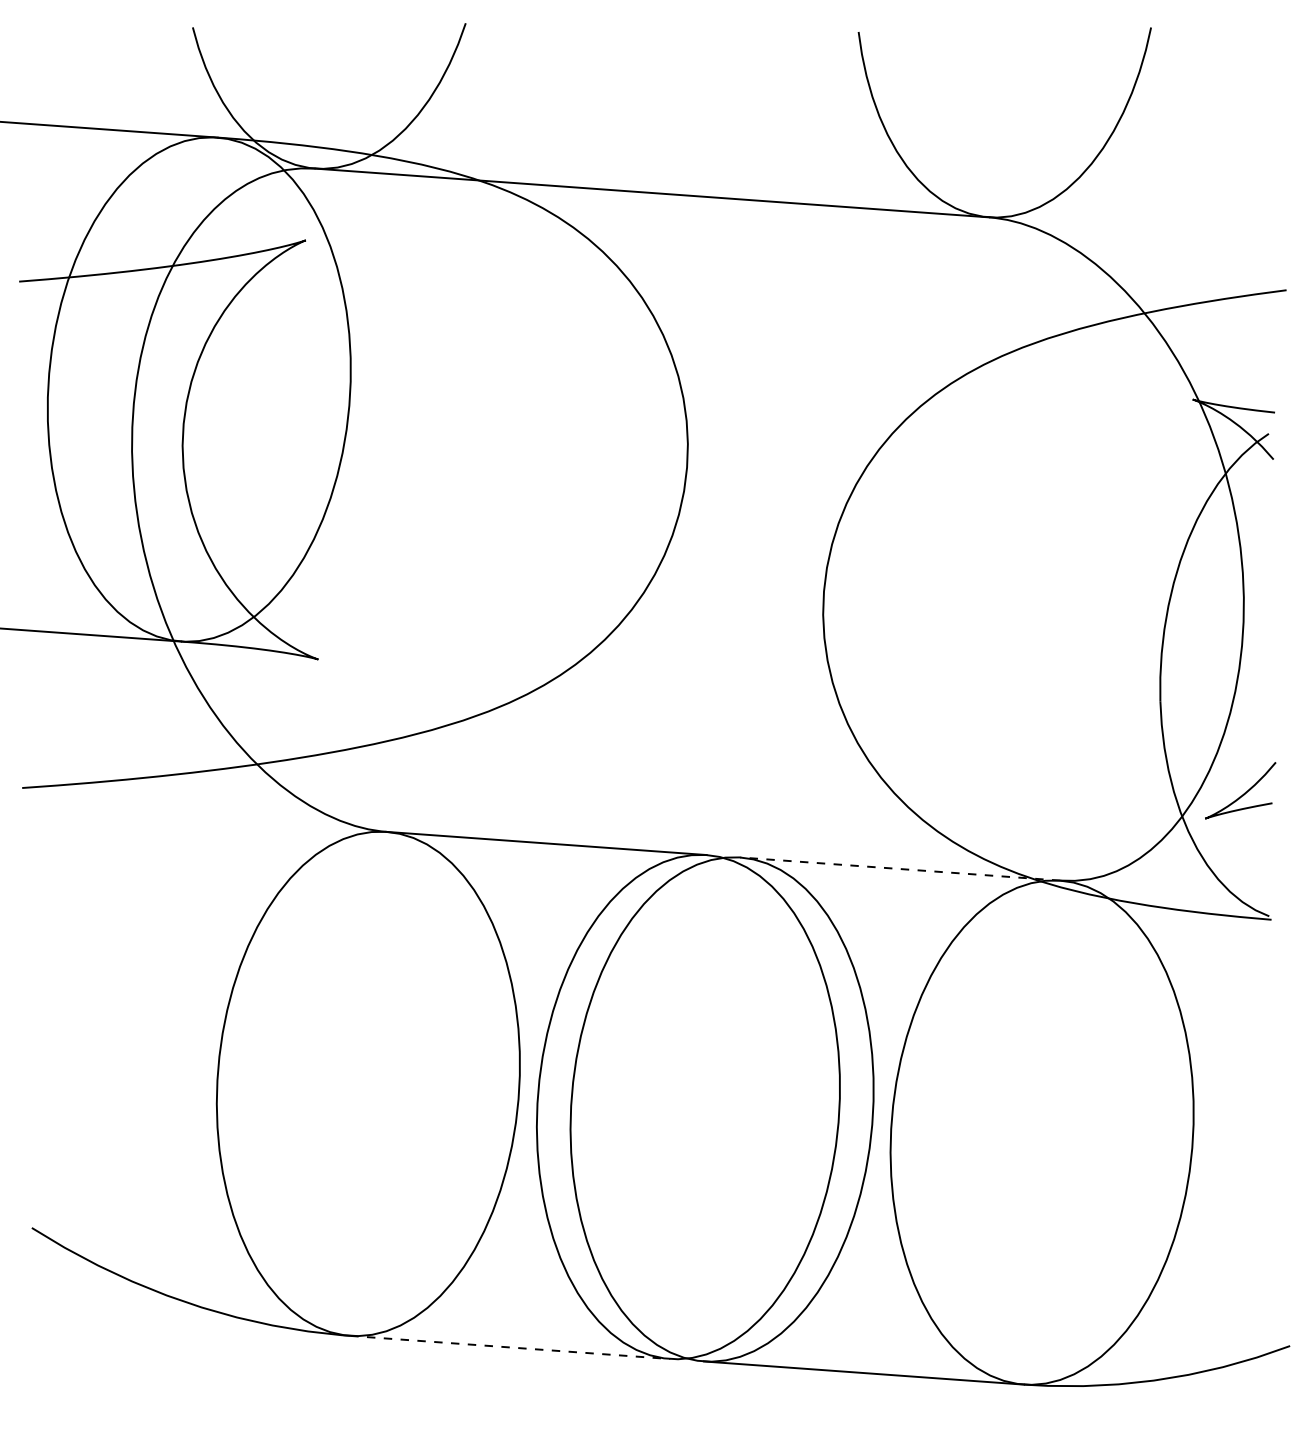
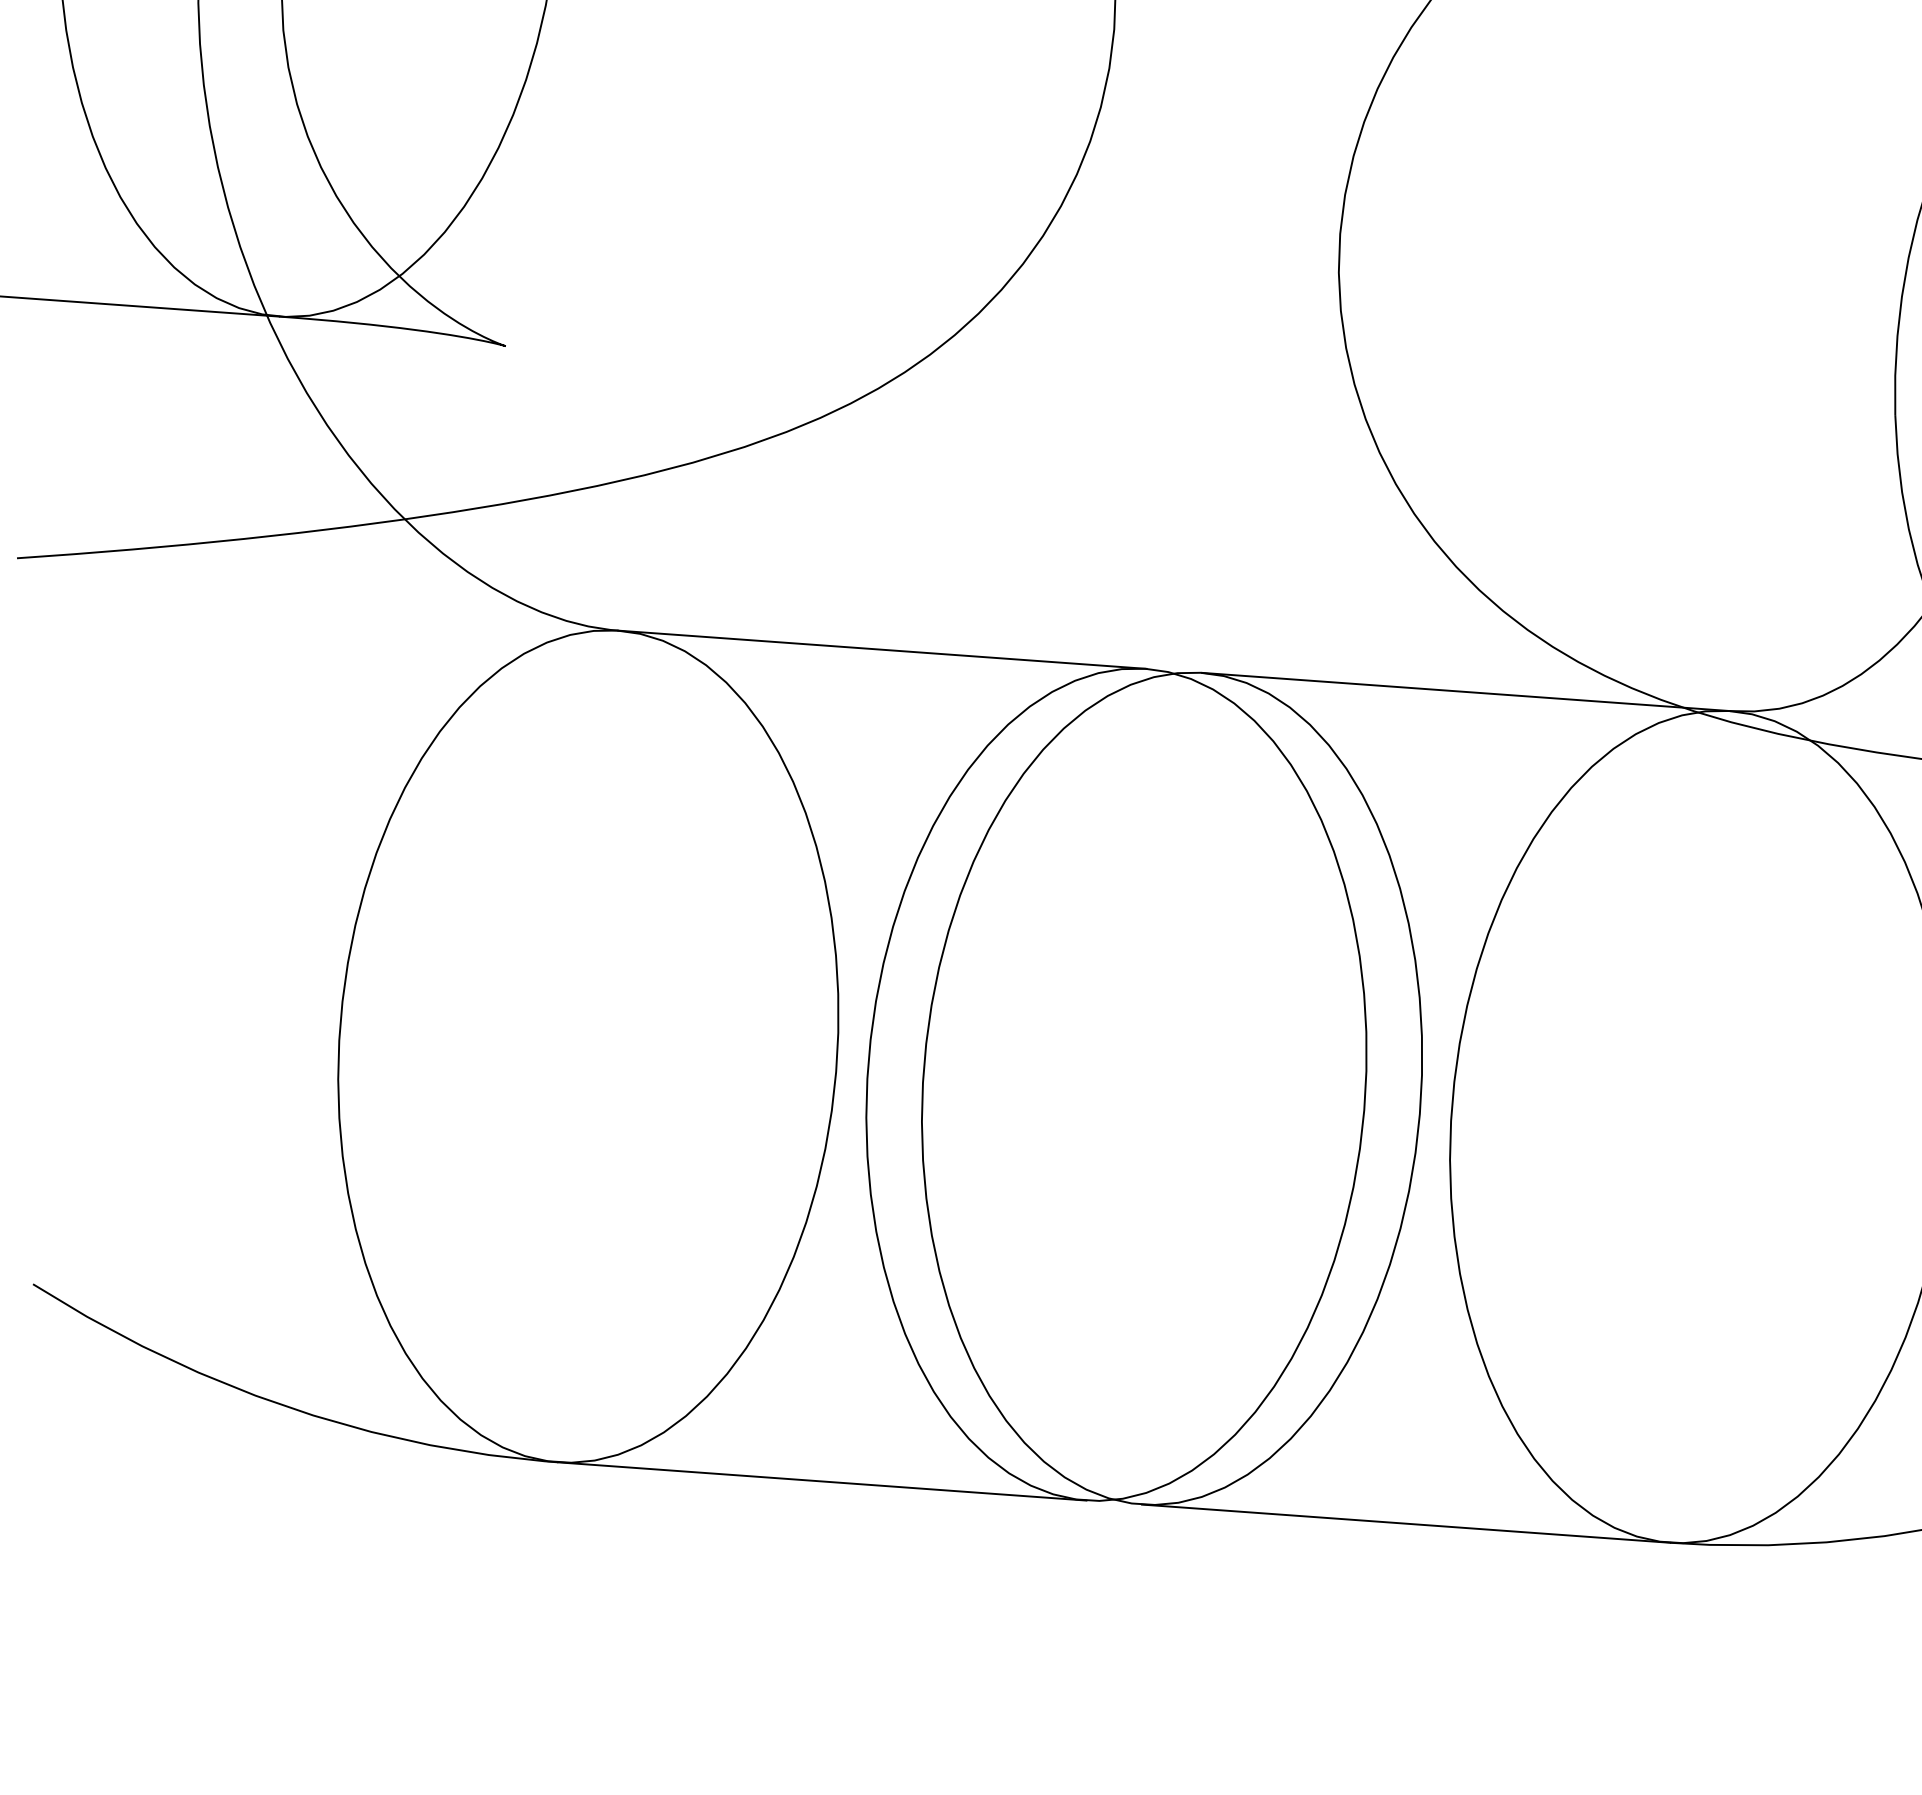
line: (899, 869) -> (1464, 692), dashed -> solid
line: (510, 1347) -> (822, 1481), dashed -> solid

